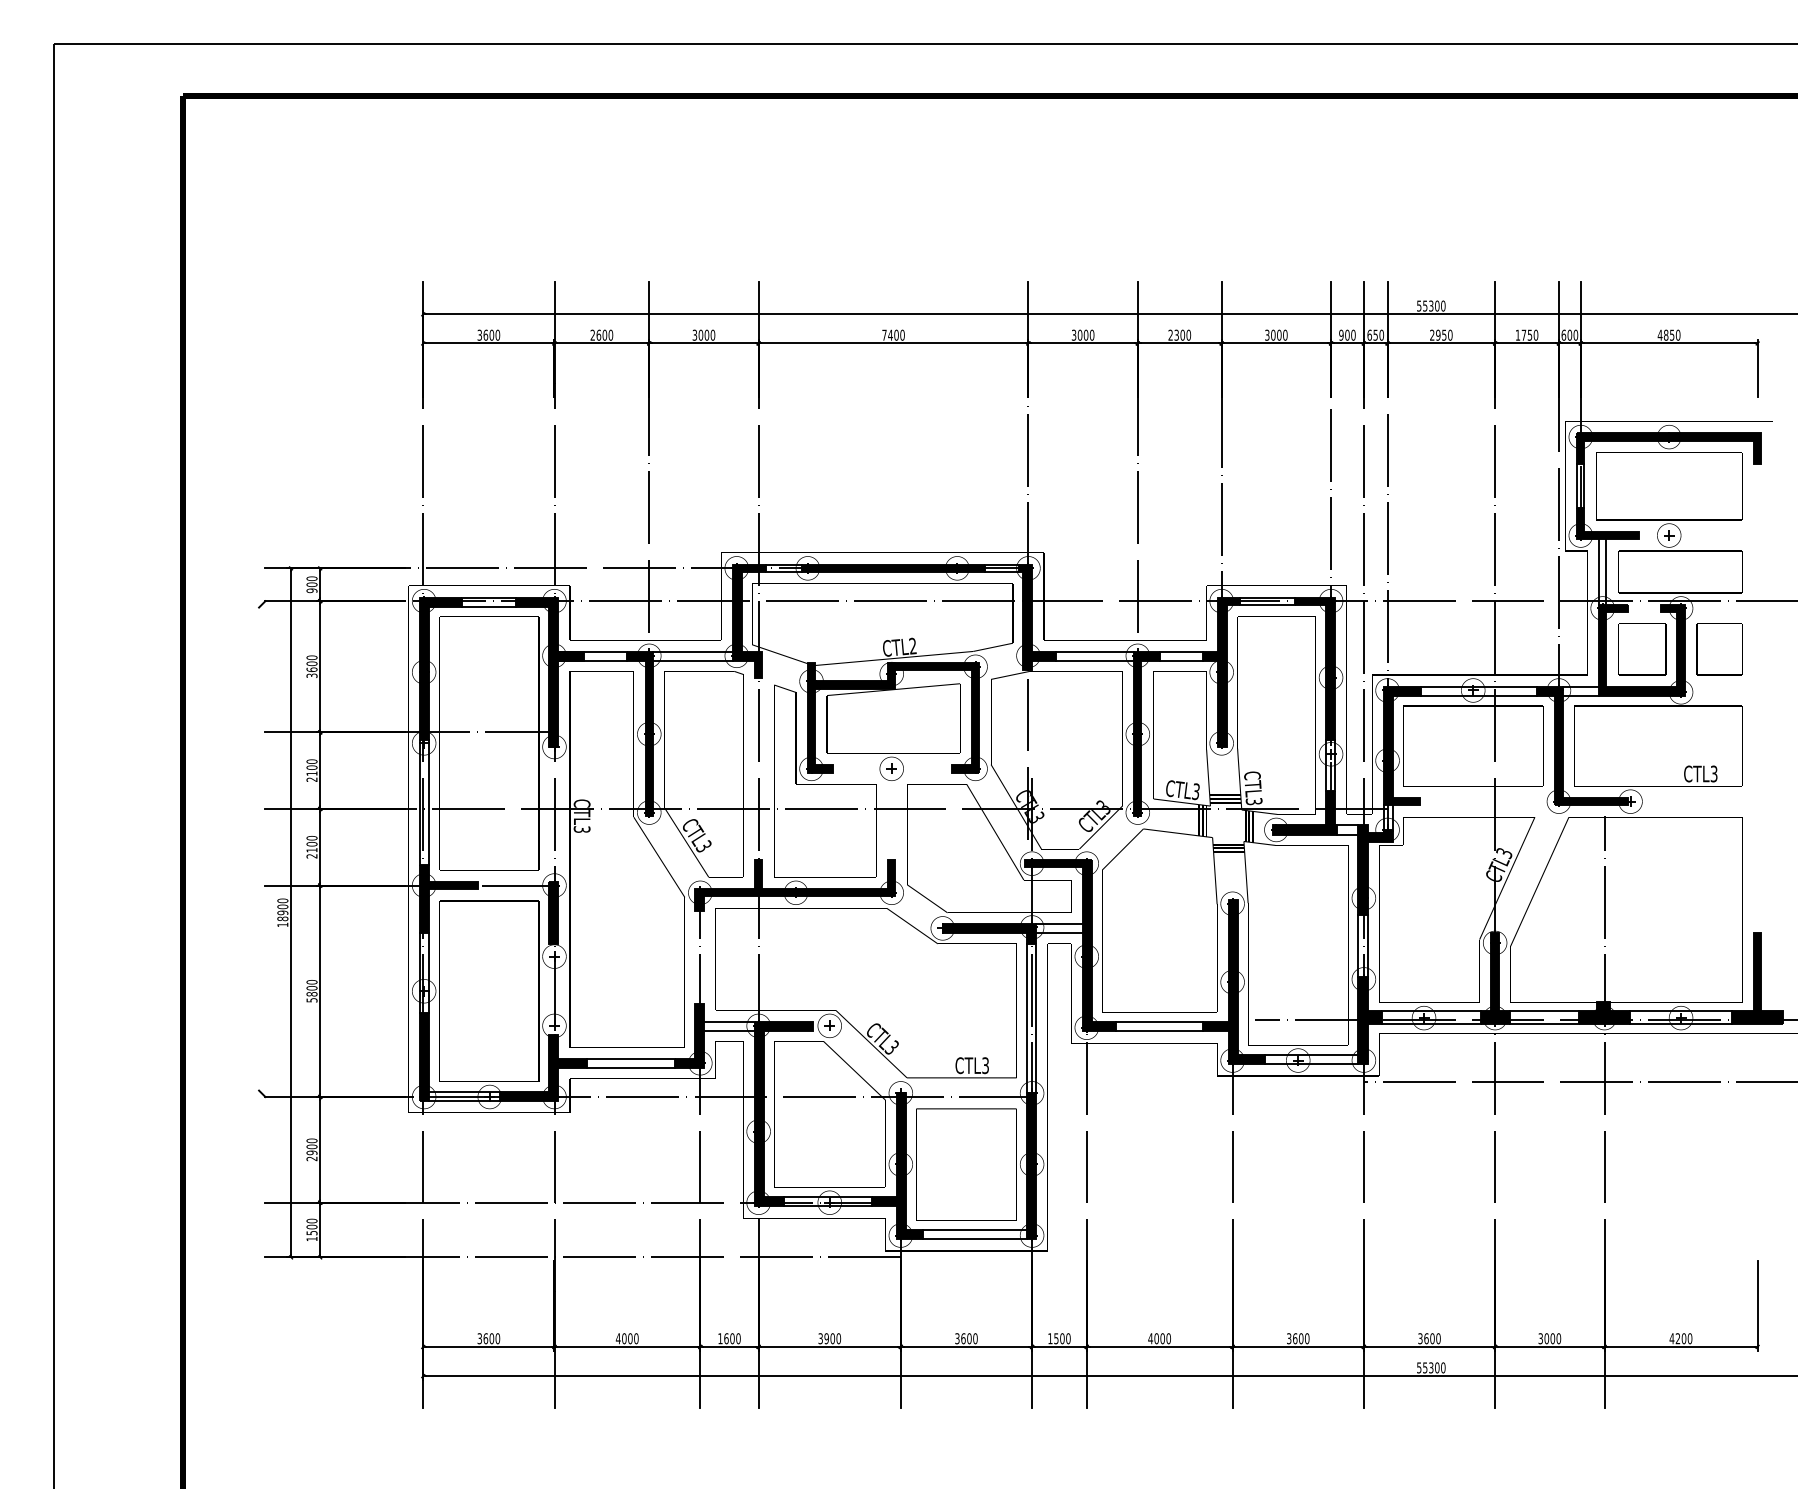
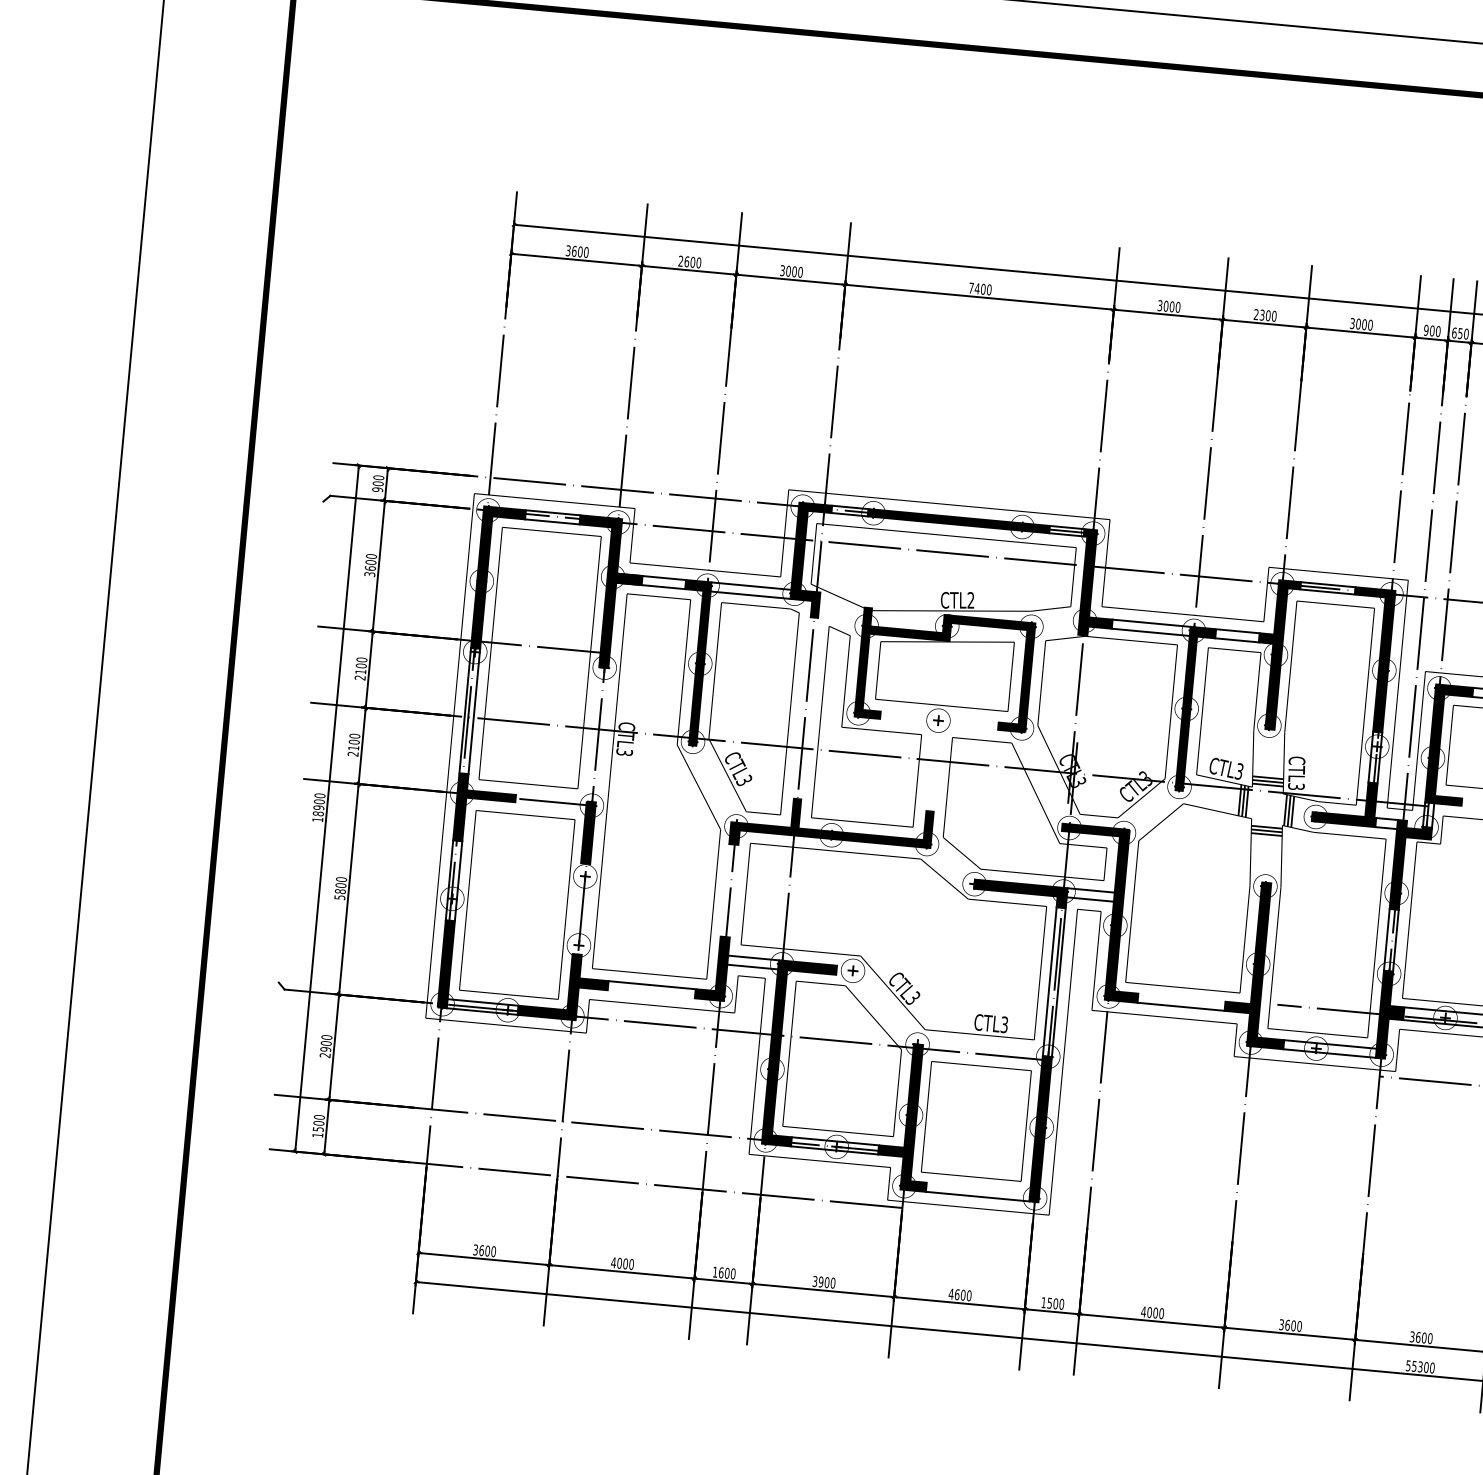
line: (1159, 1022) -> (1181, 997), removed
line: (630, 1067) -> (650, 993), removed
line: (974, 1230) -> (978, 1187), removed
text: (957, 1338) -> (951, 1293), 3600 -> 4600

